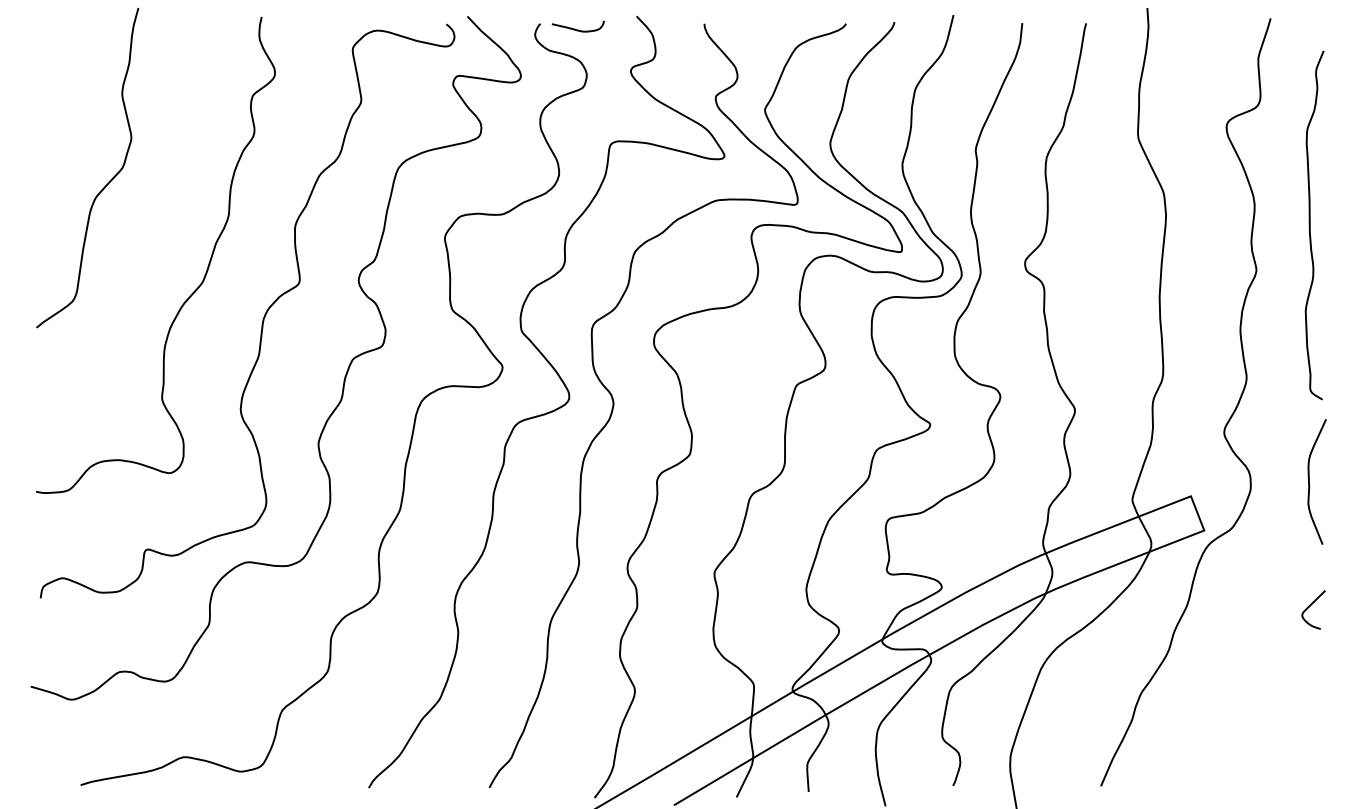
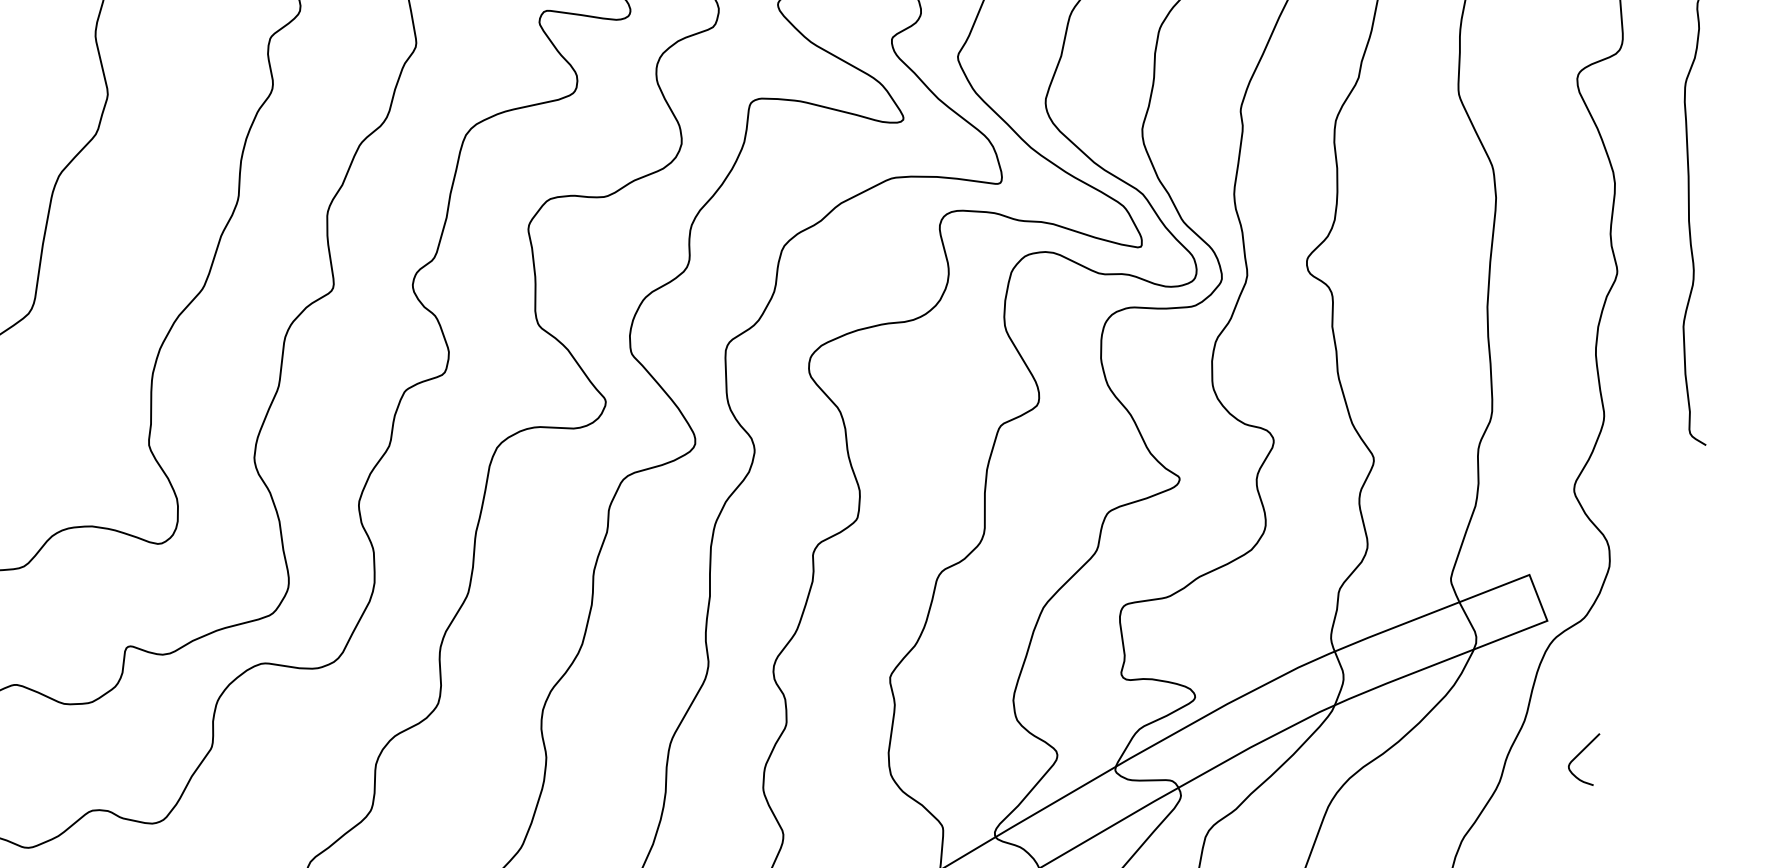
curve: (1309, 481) -> (1688, 555), removed
curve: (1310, 606) -> (1579, 754), moved

